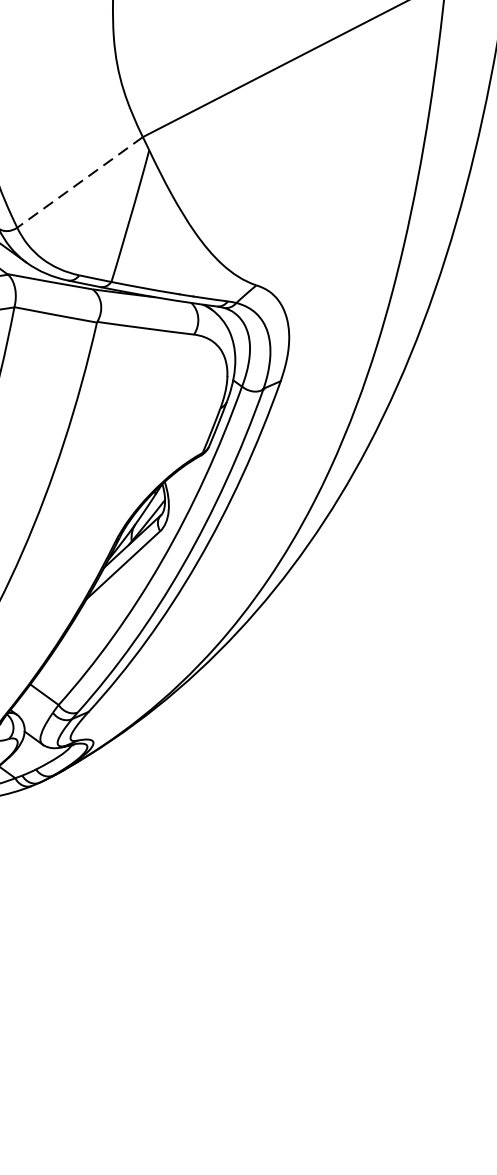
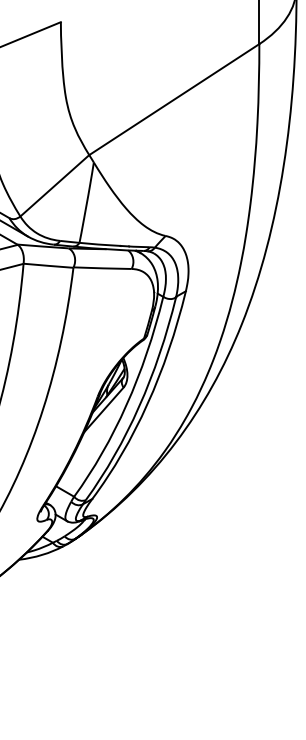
line: (79, 183) -> (54, 186), dashed -> solid

